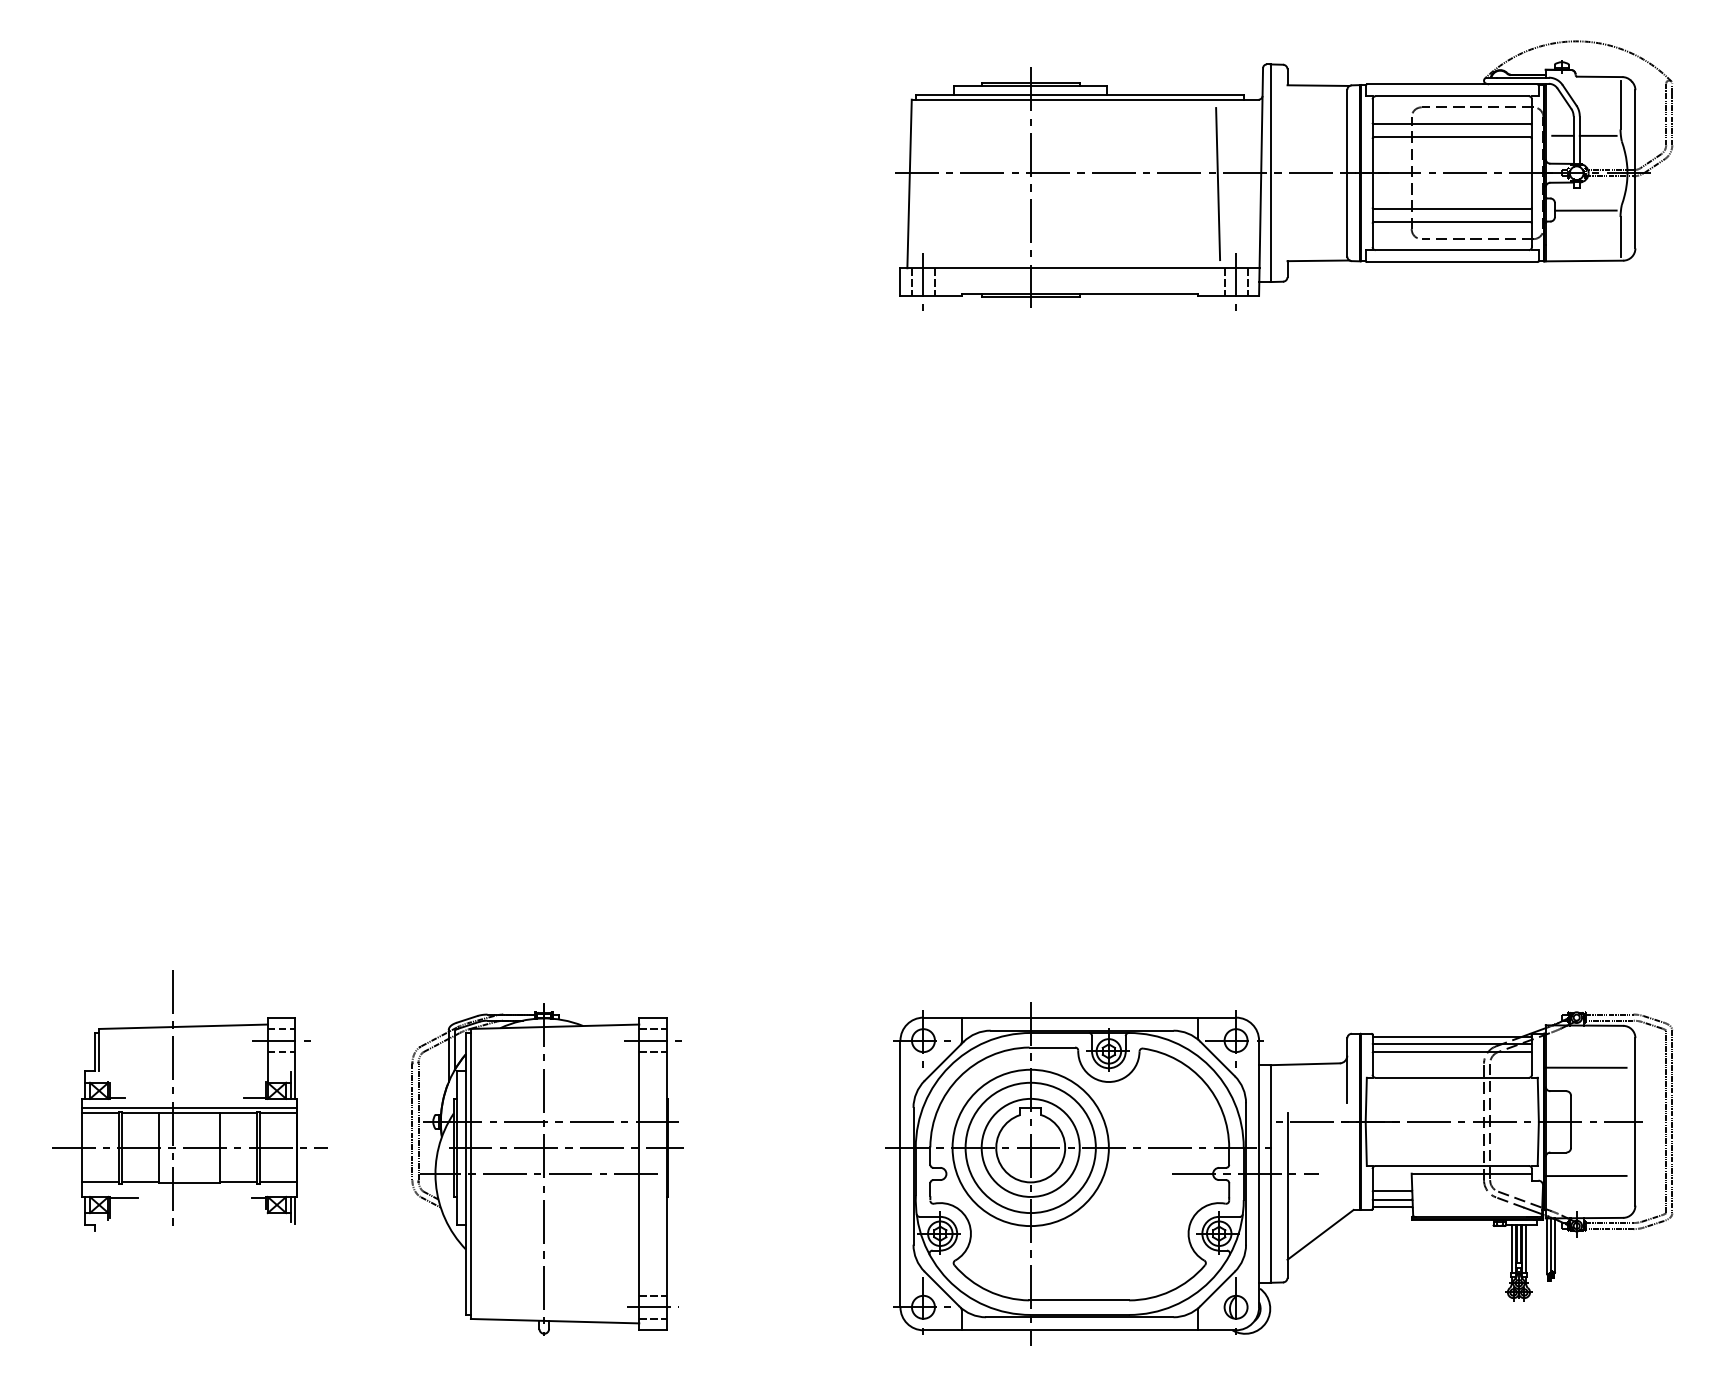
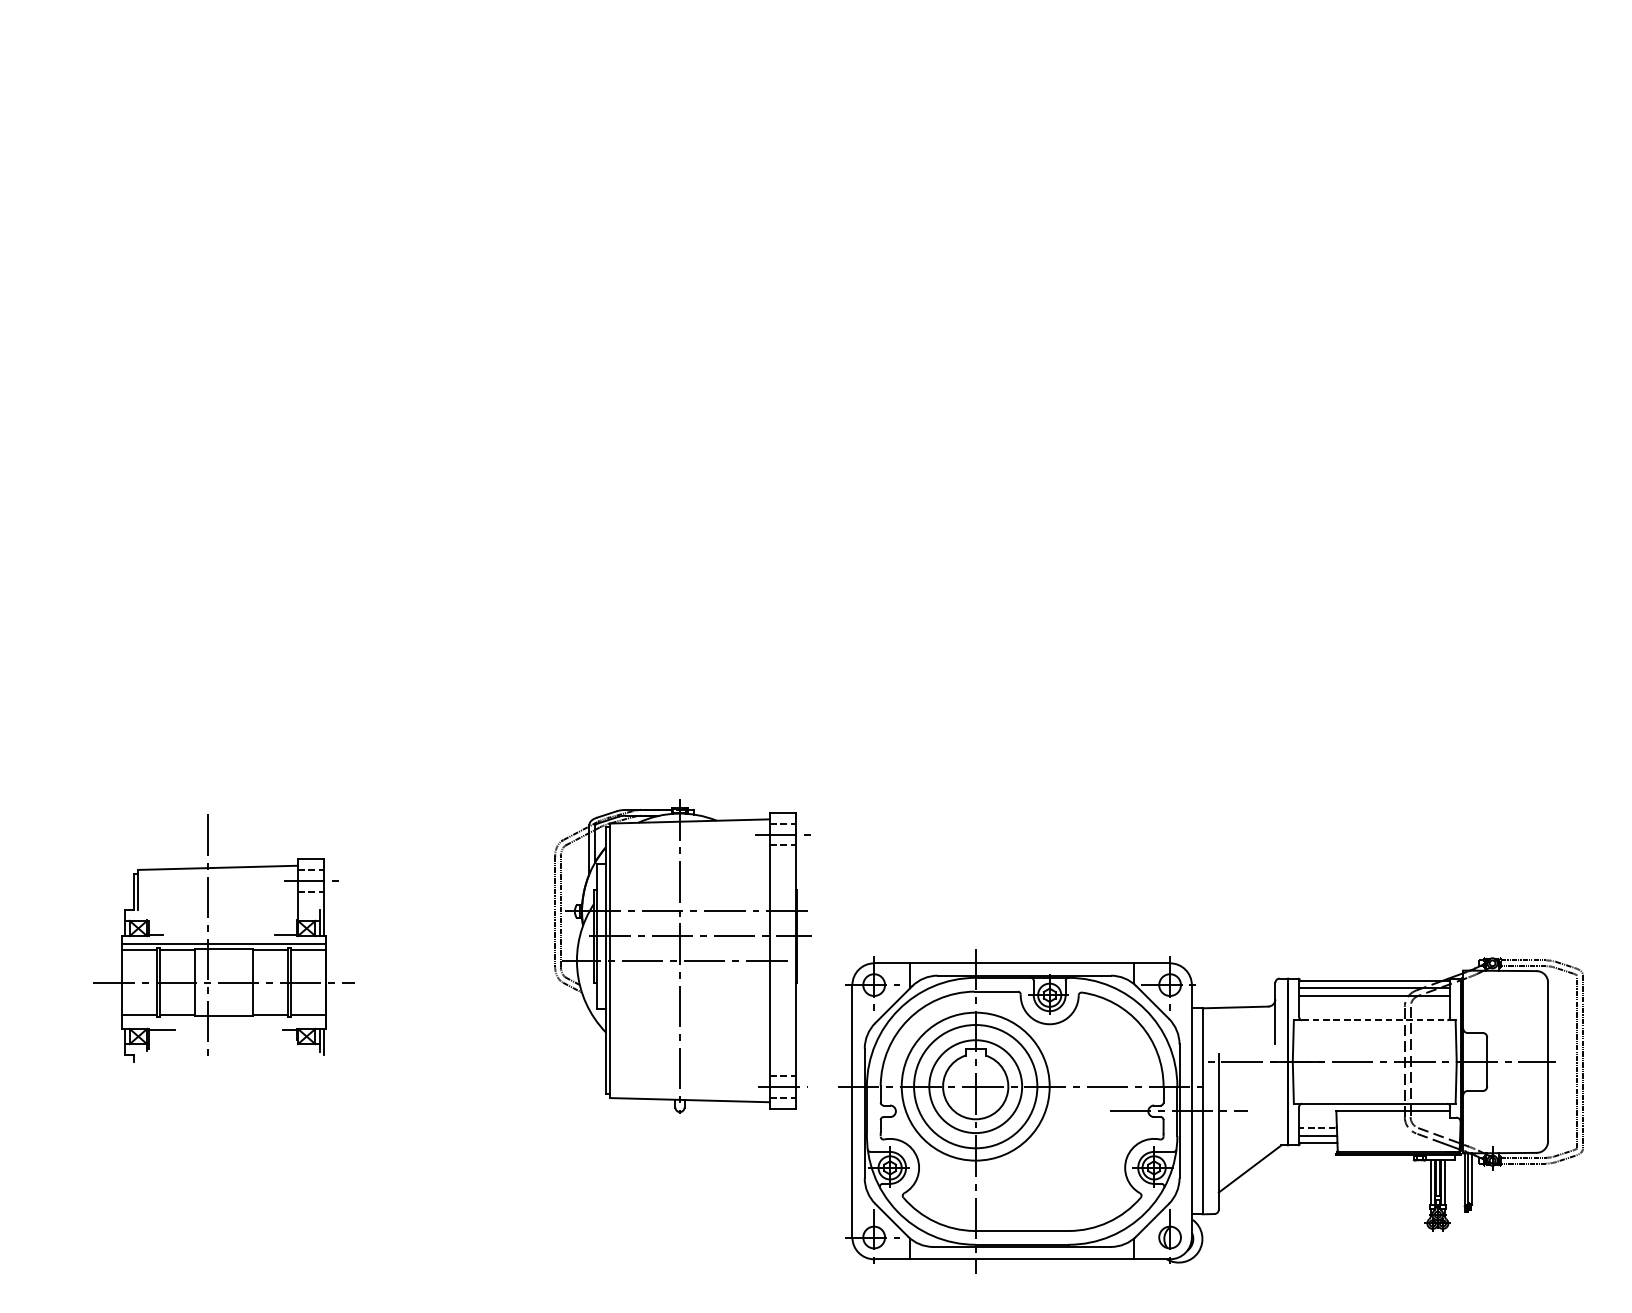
part: (1284, 175) -> (1215, 166), removed
line: (1585, 1067) -> (1500, 1010), removed
line: (1452, 1077) -> (1374, 1019), solid -> dashed
part: (189, 1100) -> (223, 937), moved
part: (547, 1169) -> (683, 956), moved
line: (1585, 1175) -> (1500, 1112), removed
line: (1392, 1191) -> (1318, 1127), solid -> dashed

